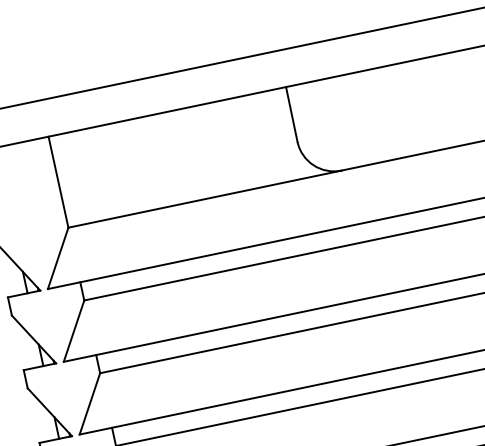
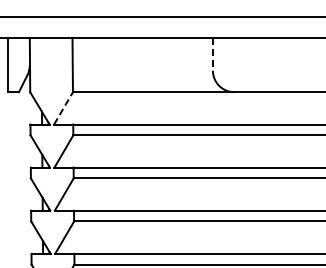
line: (291, 114) -> (212, 54), solid -> dashed
line: (58, 258) -> (63, 108), solid -> dashed

